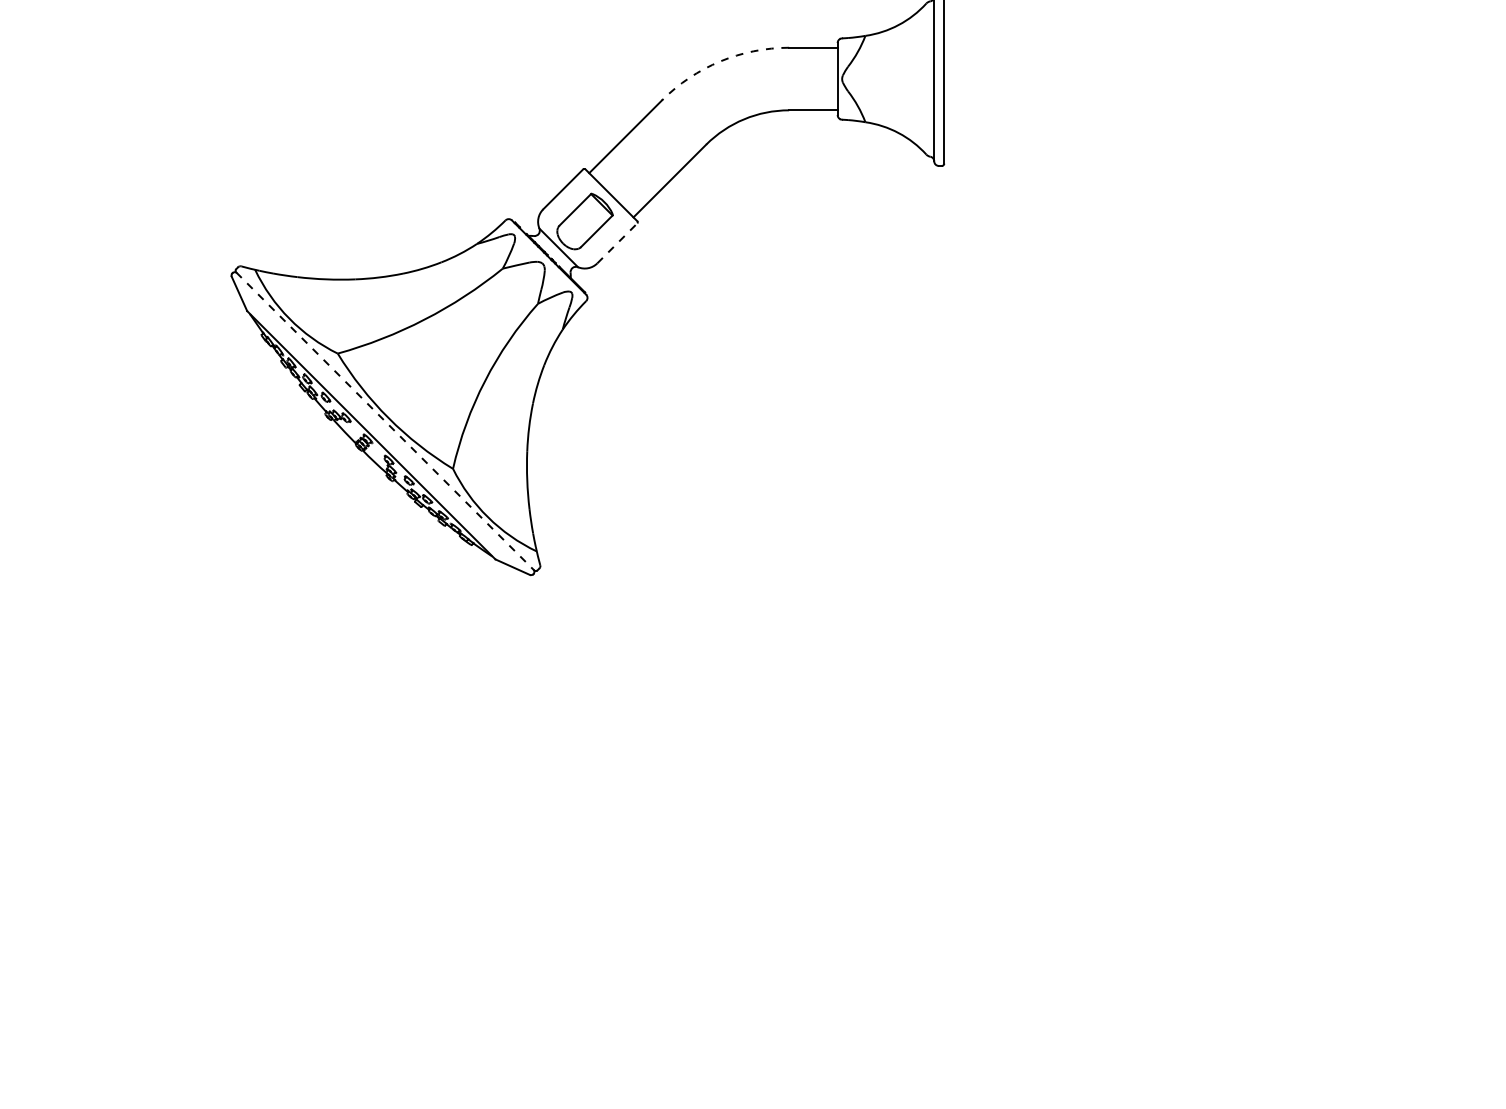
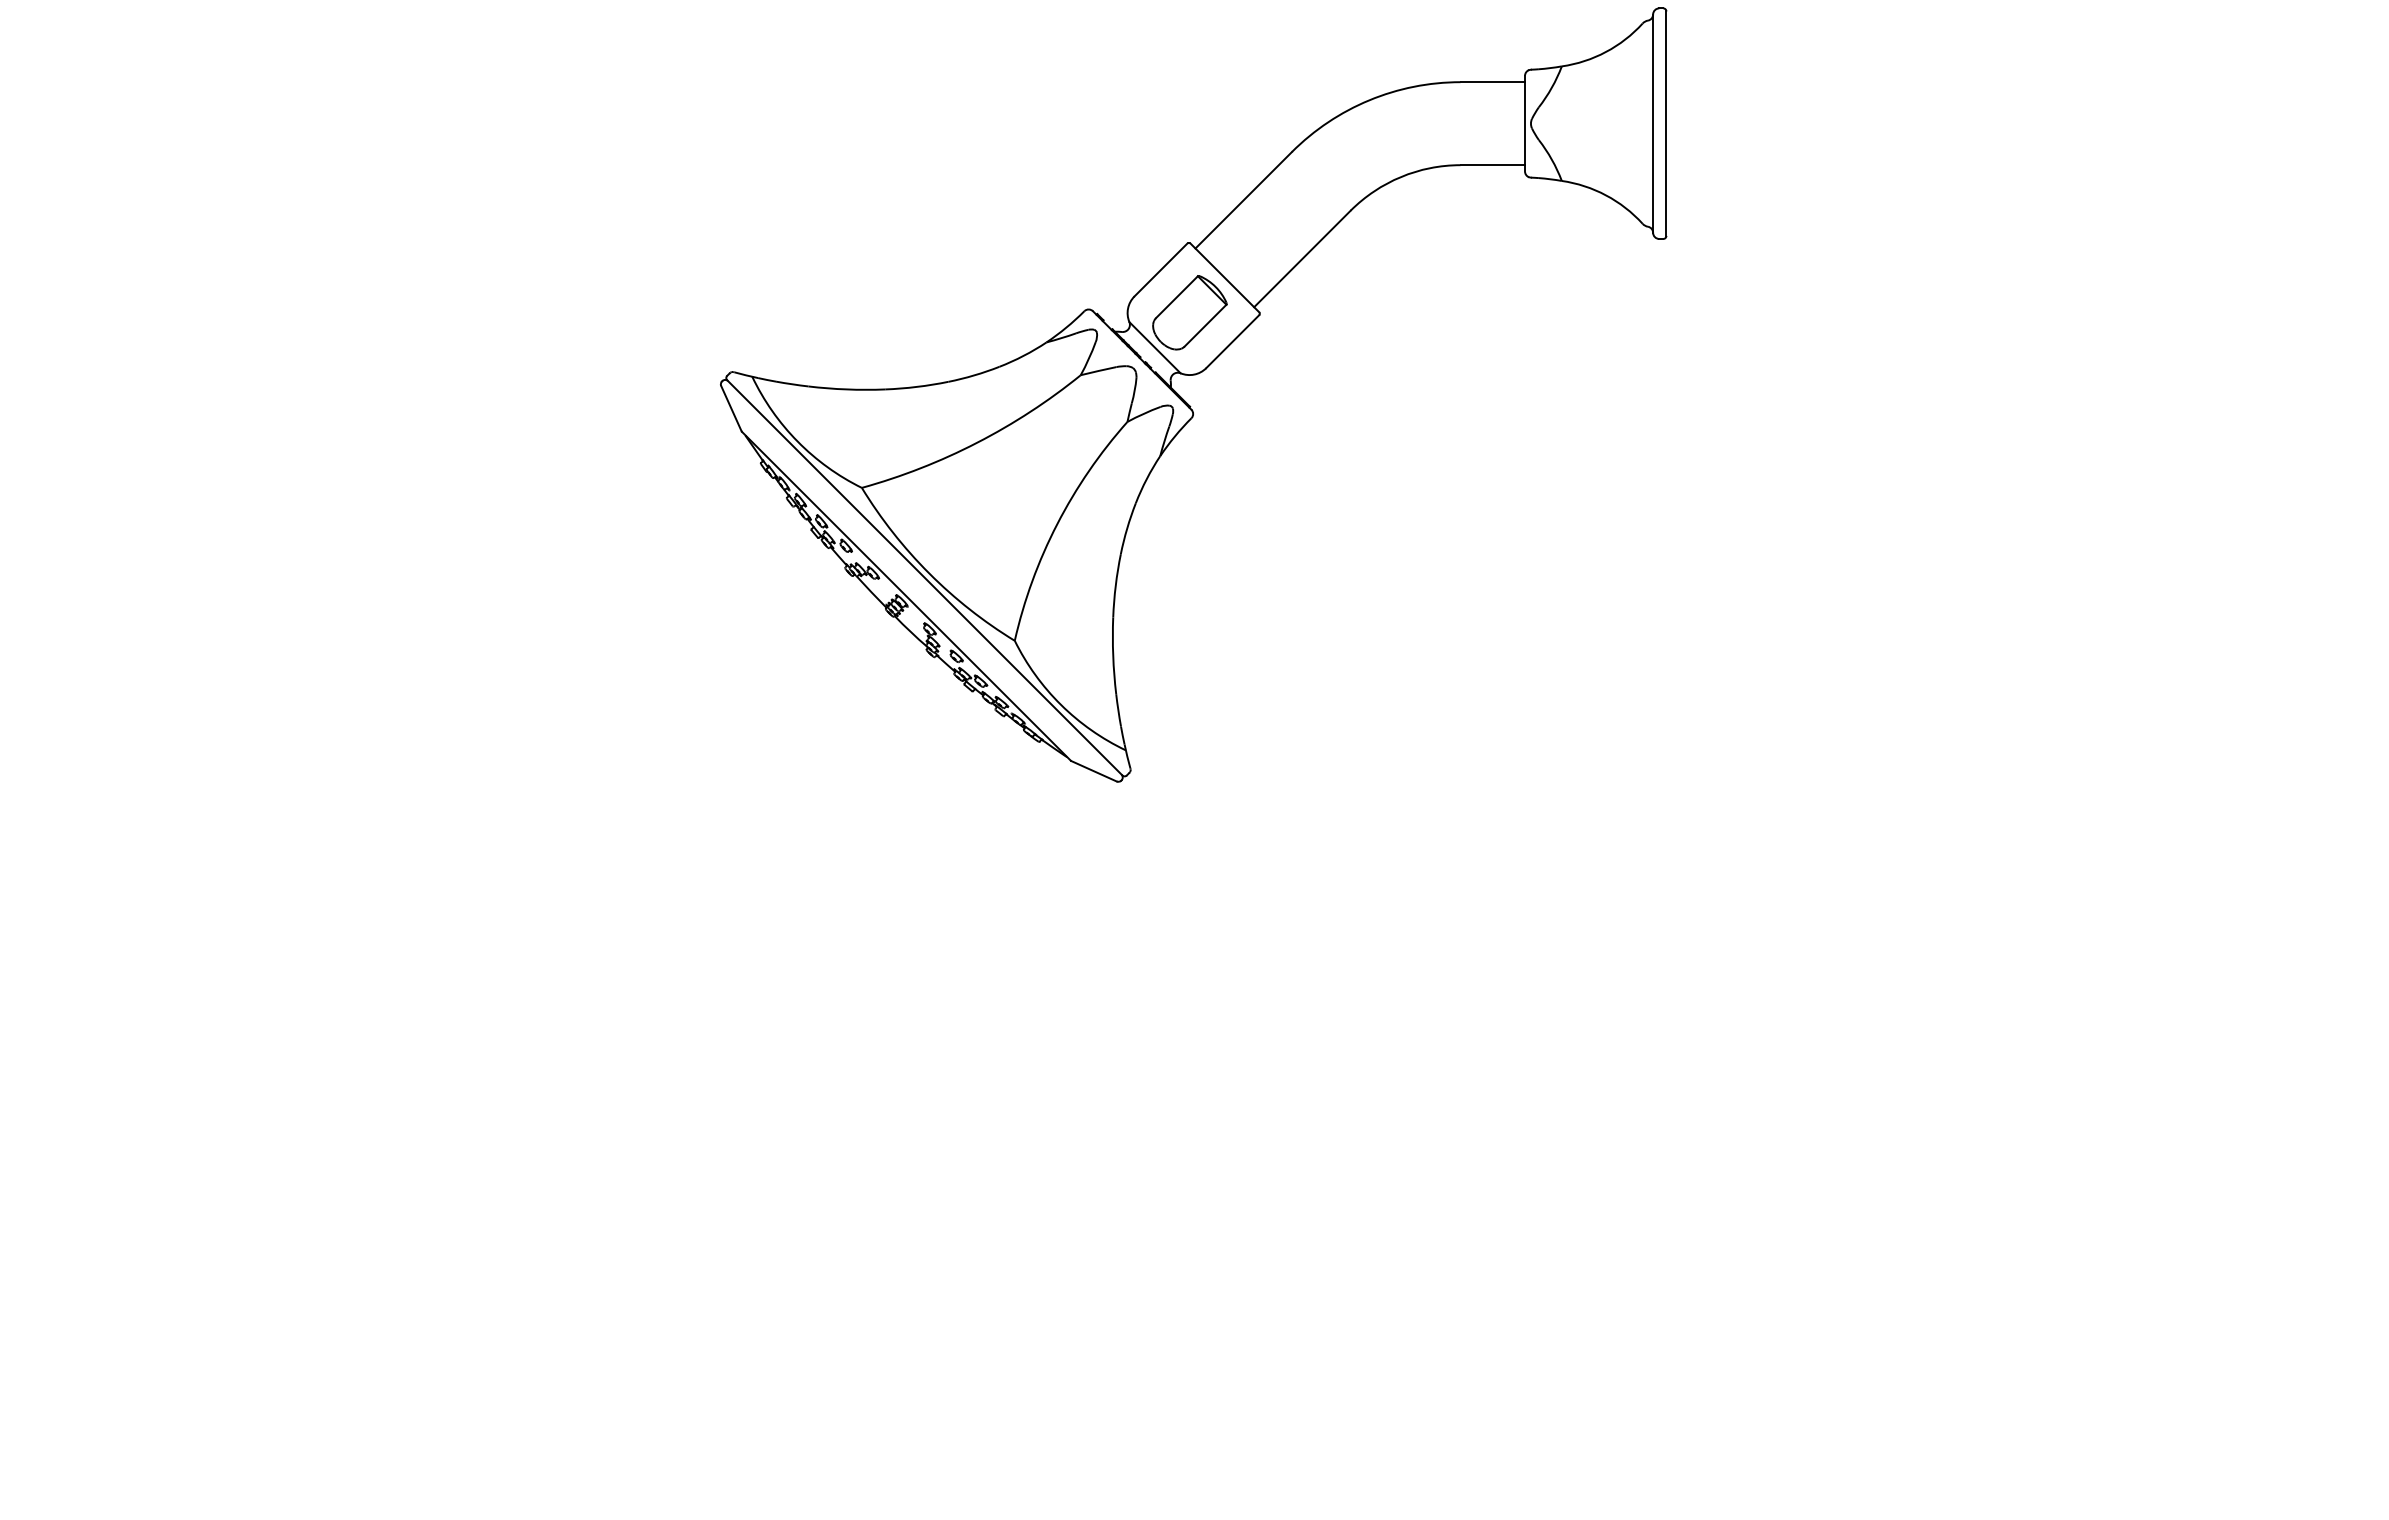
arc: (720, 61) -> (1369, 100), dashed -> solid
line: (617, 243) -> (1233, 341), dashed -> solid
line: (385, 421) -> (924, 577), dashed -> solid

